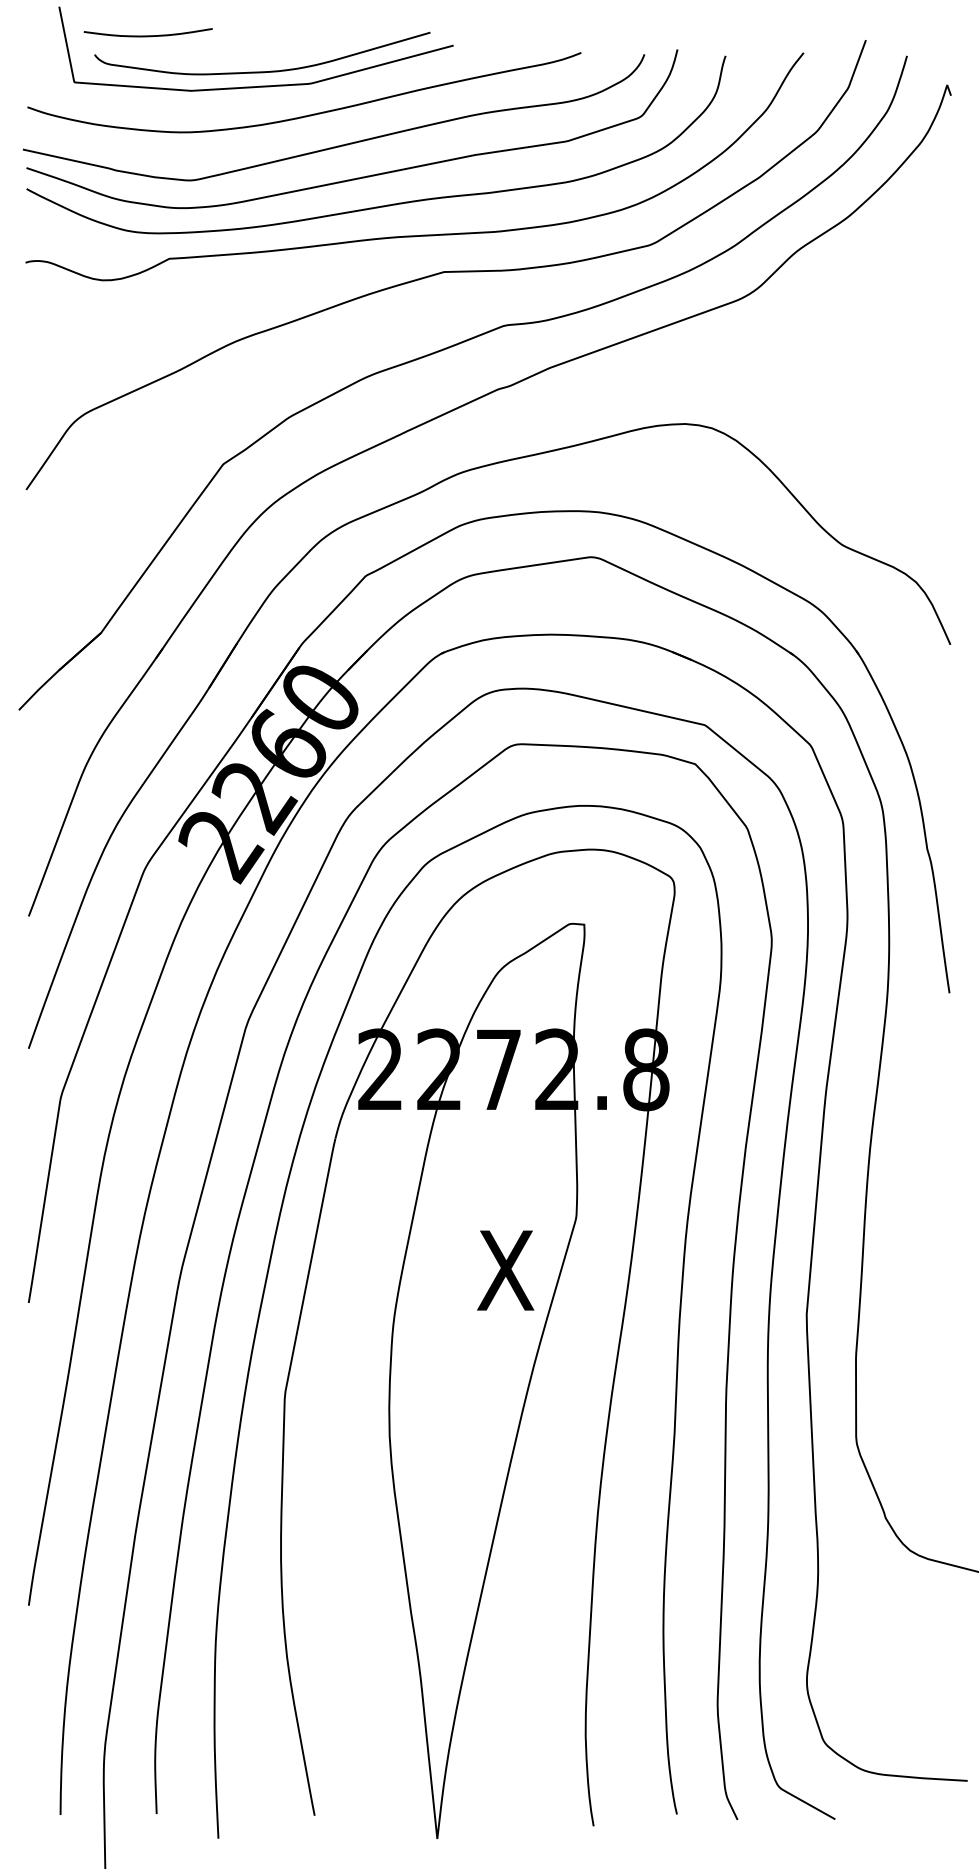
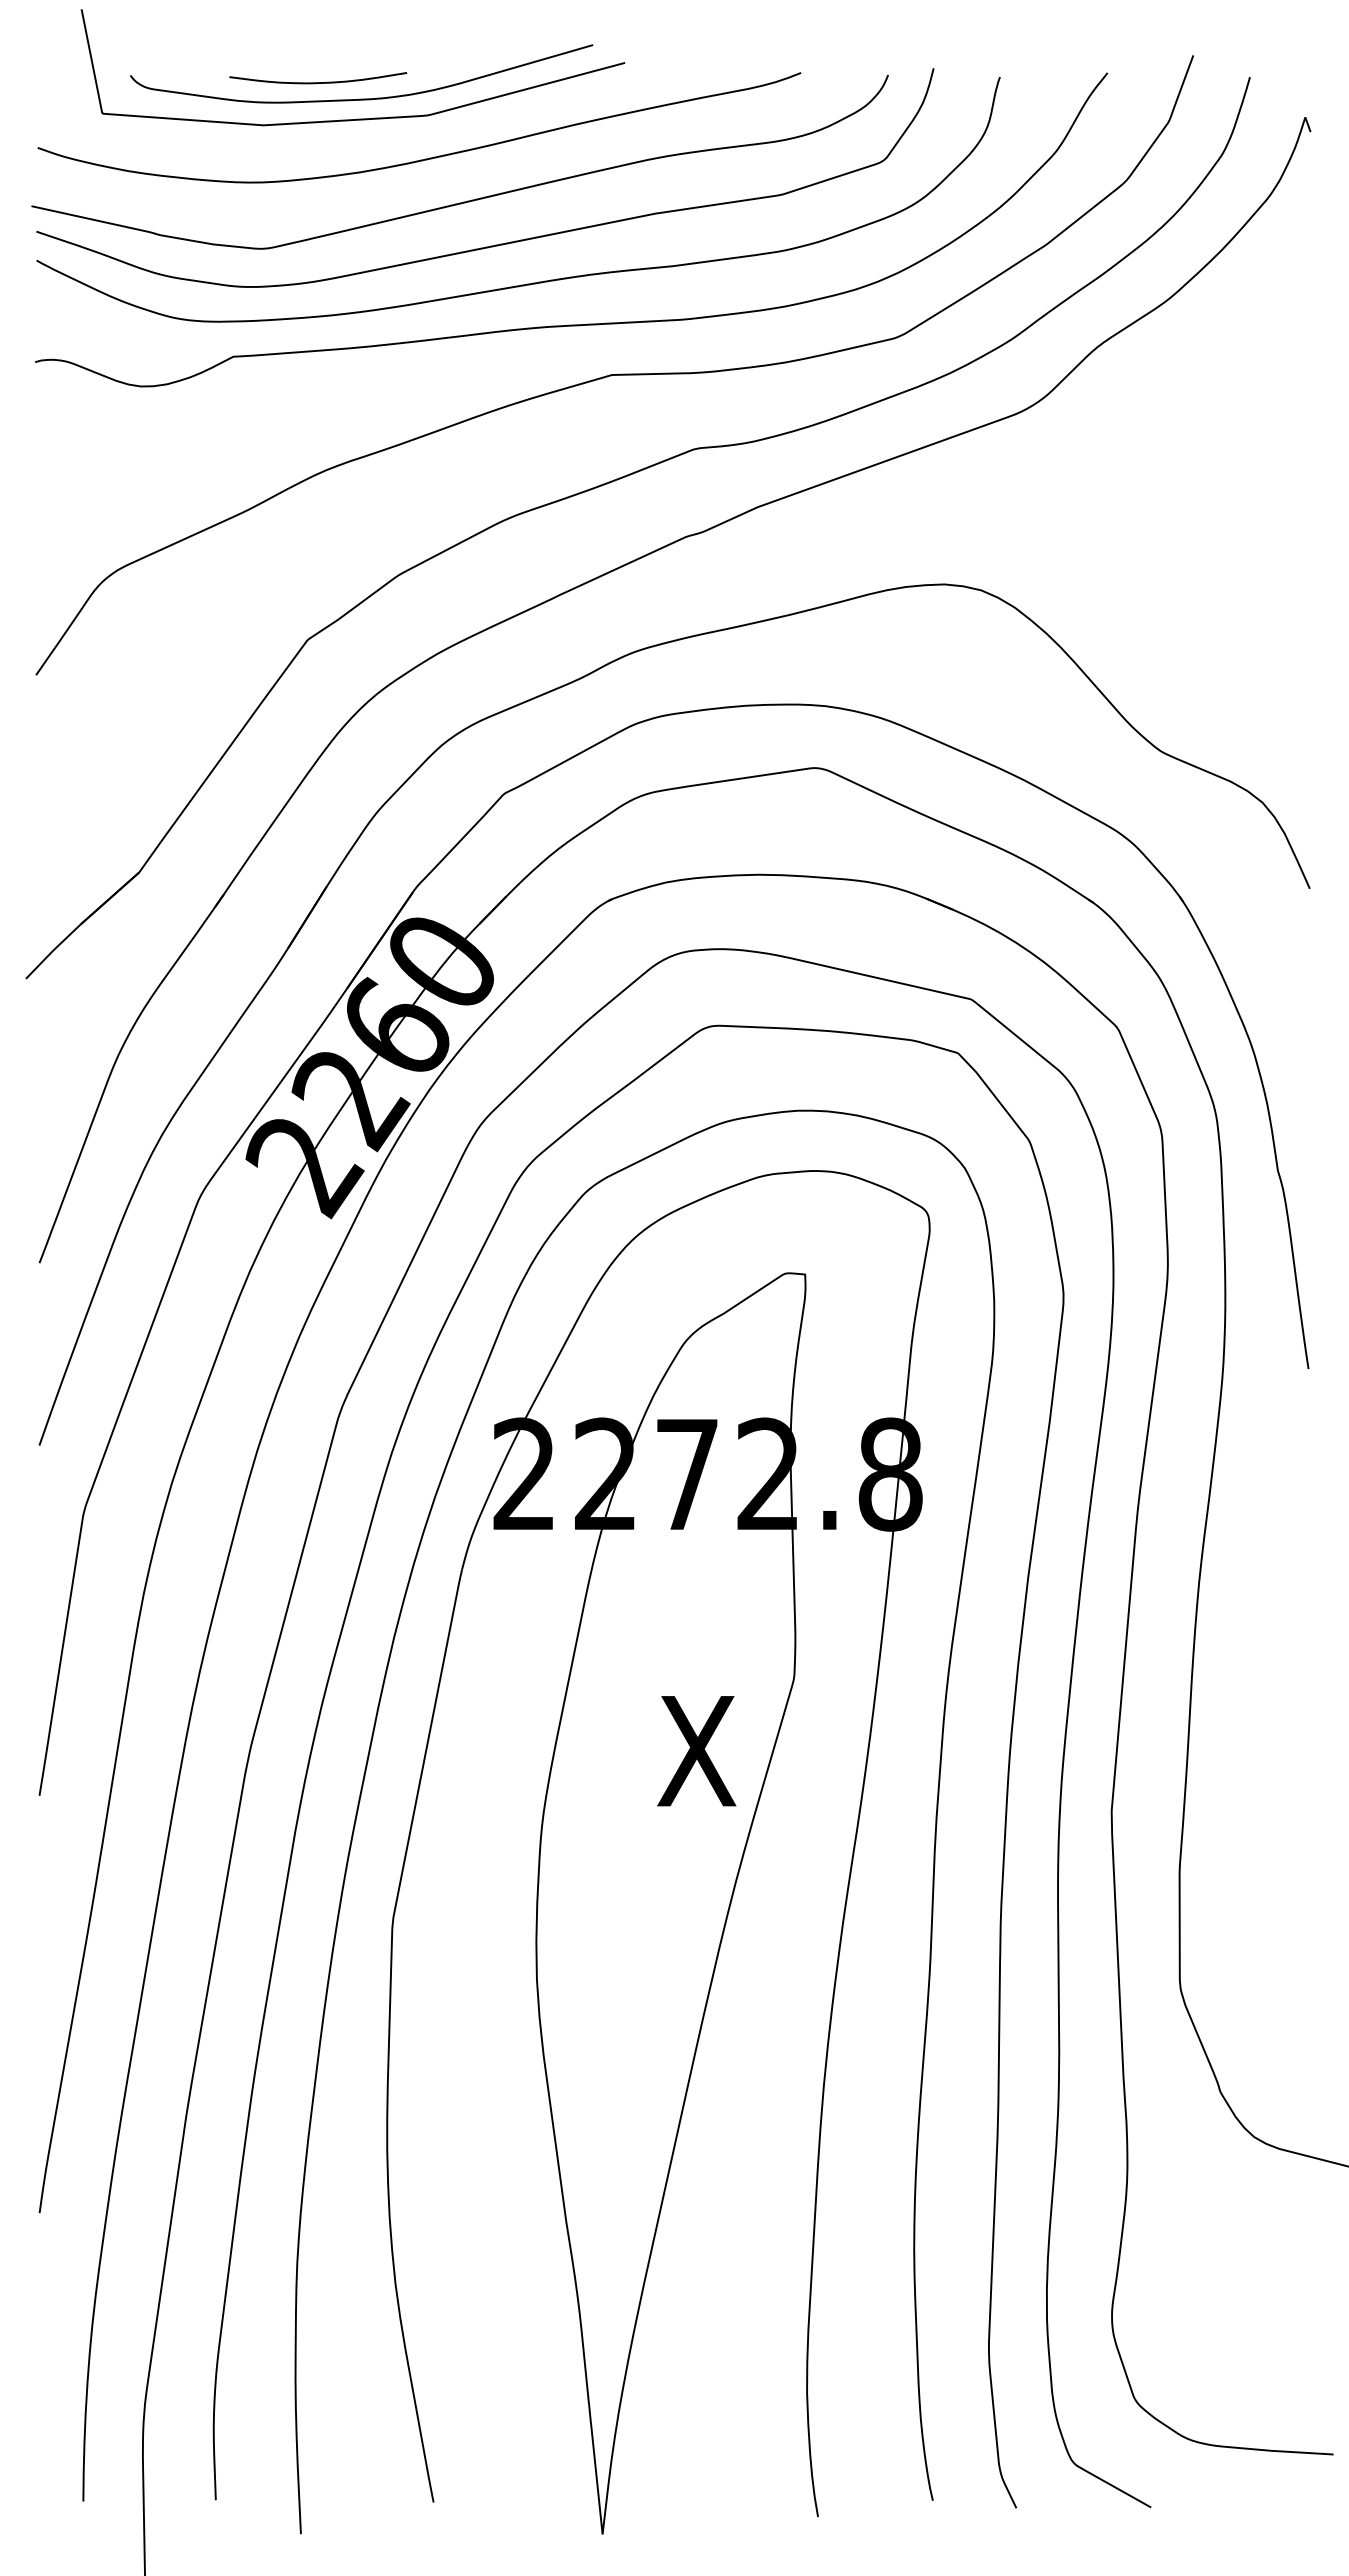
curve: (148, 35) -> (318, 82), moved

